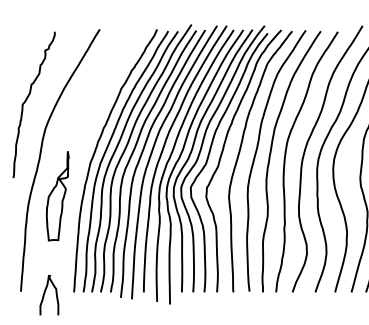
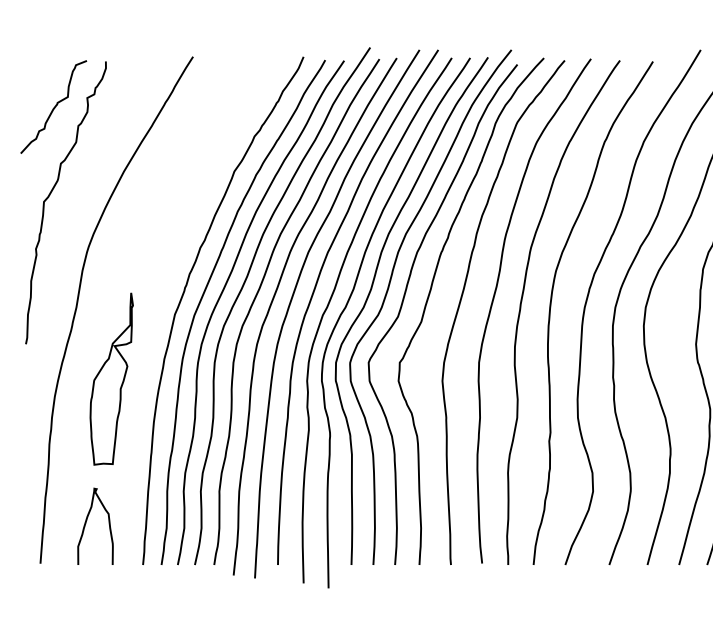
curve: (28, 54) -> (55, 105), added
curve: (45, 293) -> (87, 522), moved

